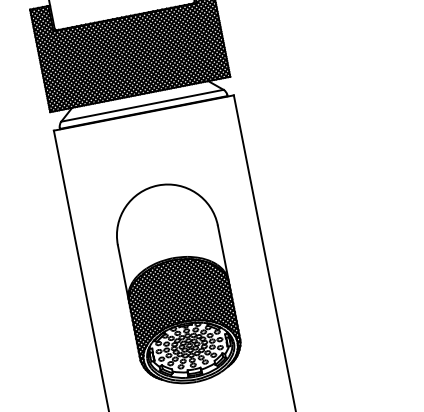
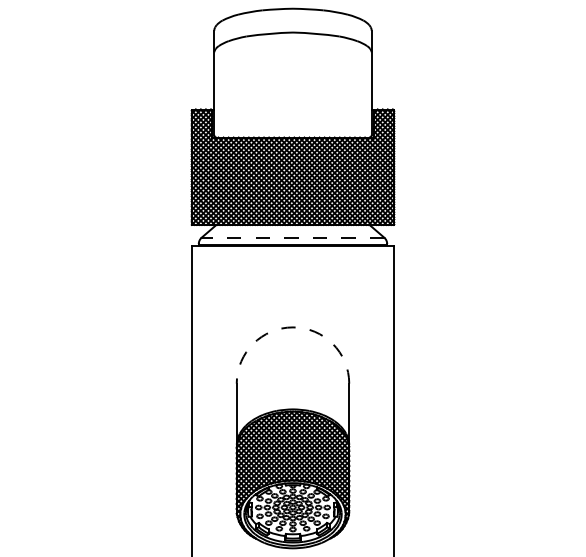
line: (141, 105) -> (292, 237), solid -> dashed
arc: (157, 185) -> (292, 327), solid -> dashed

